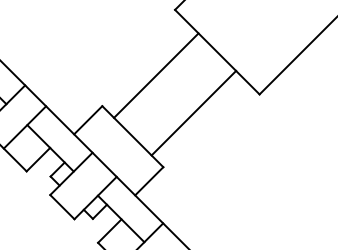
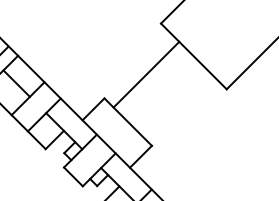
line: (193, 112) -> (175, 103), removed

